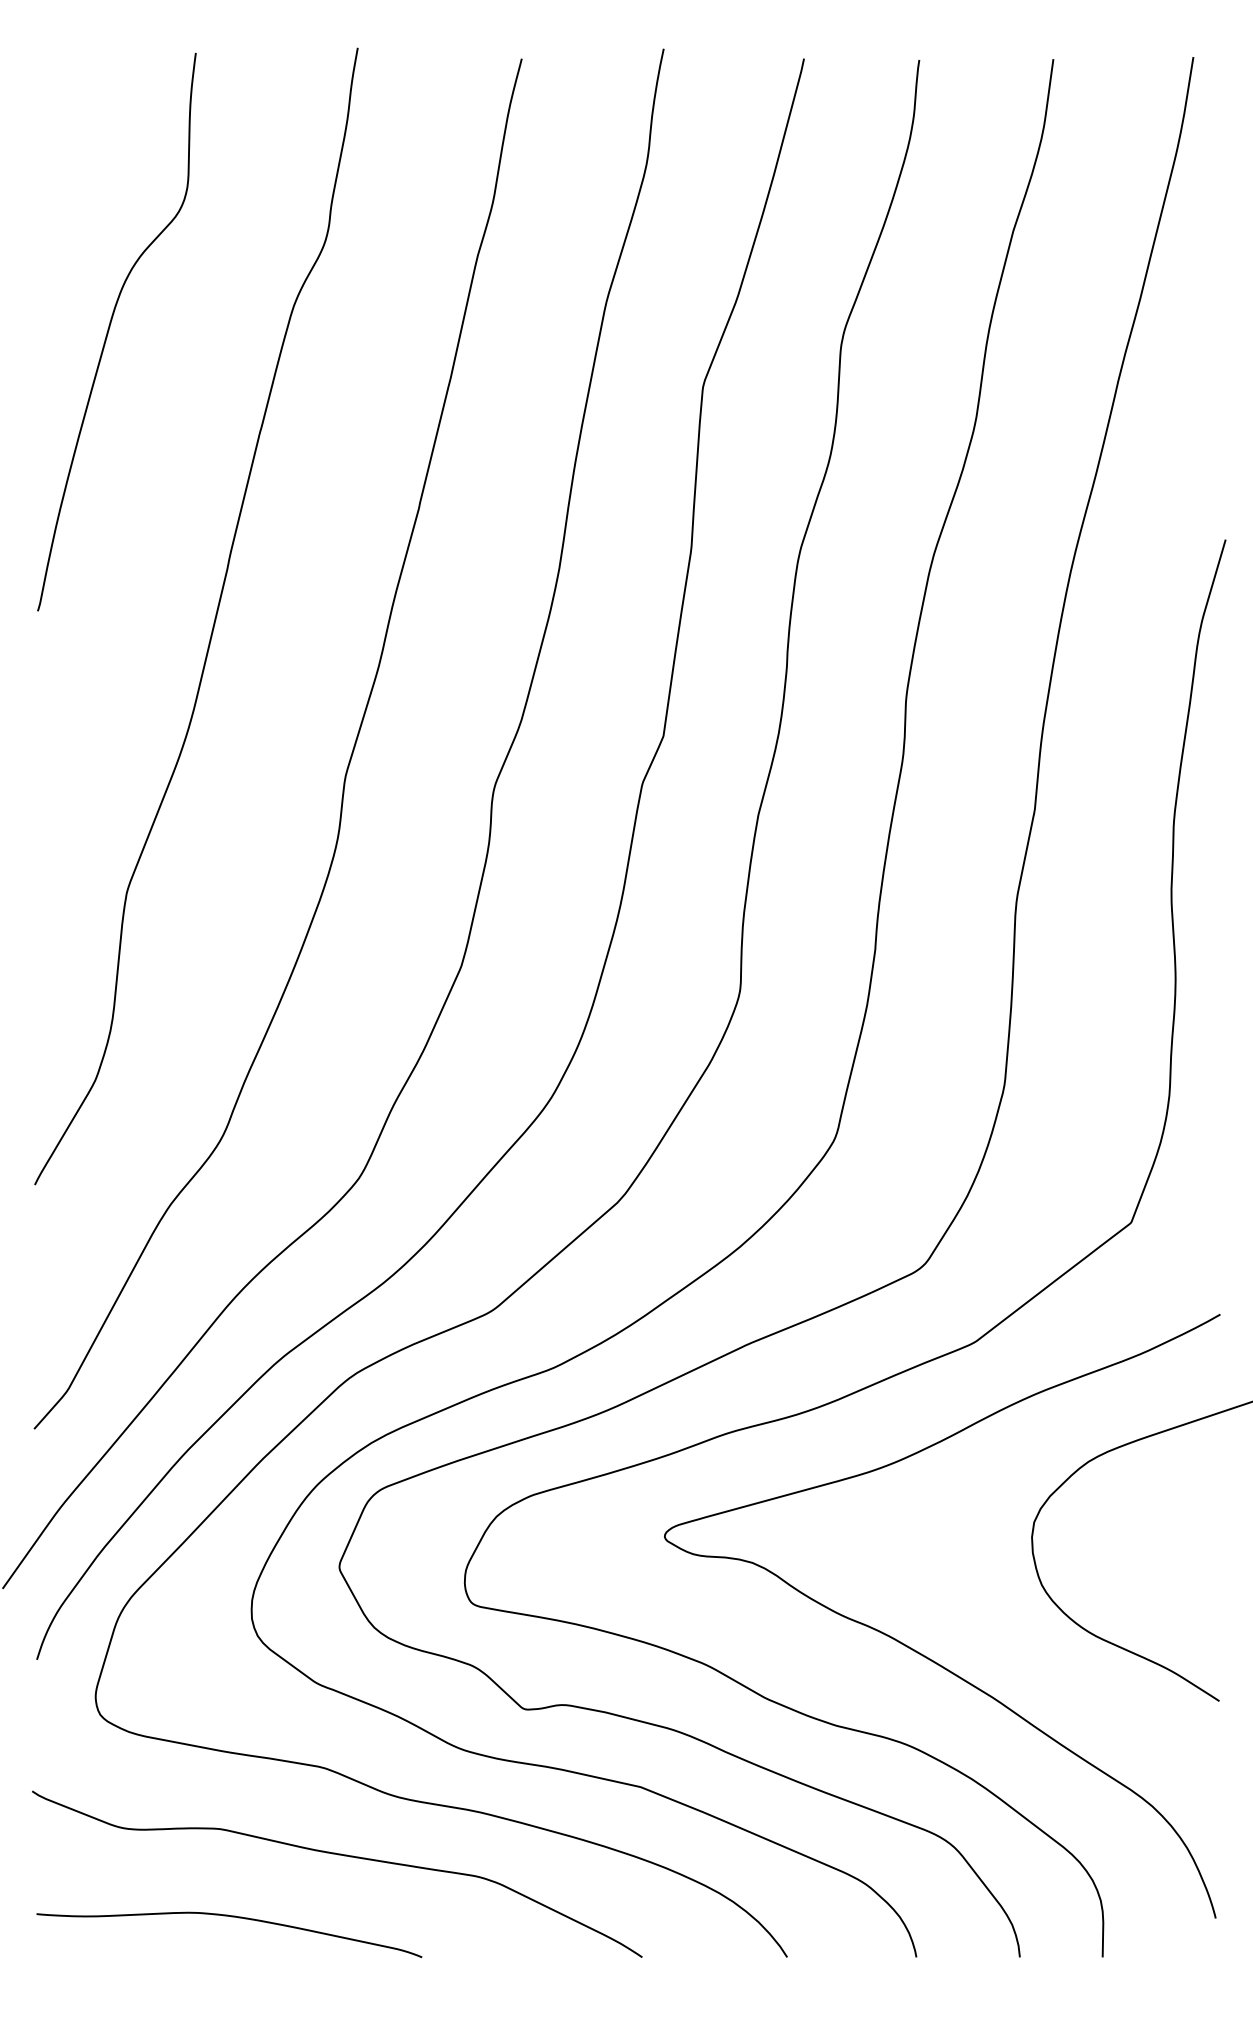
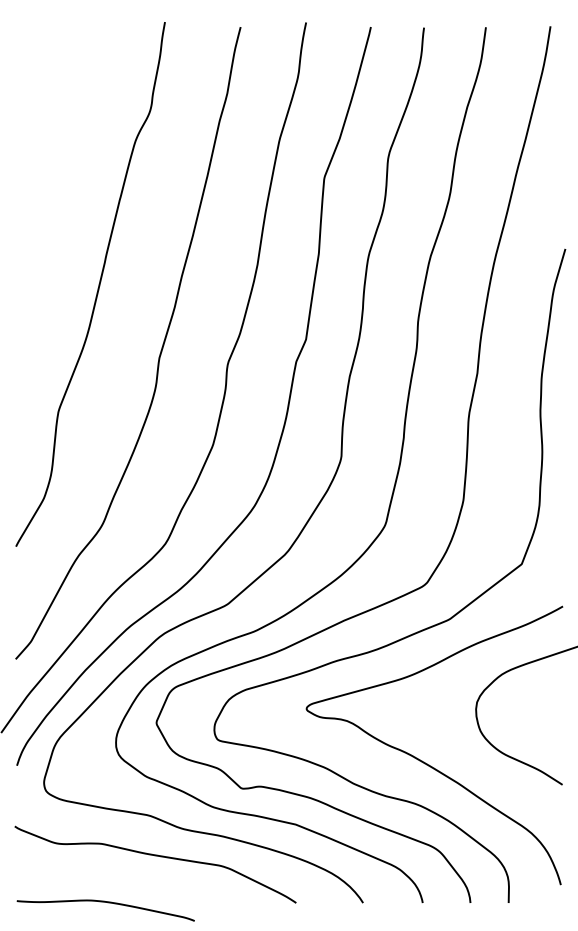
curve: (111, 328) -> (51, 151), removed
curve: (233, 1919) -> (107, 903), moved

